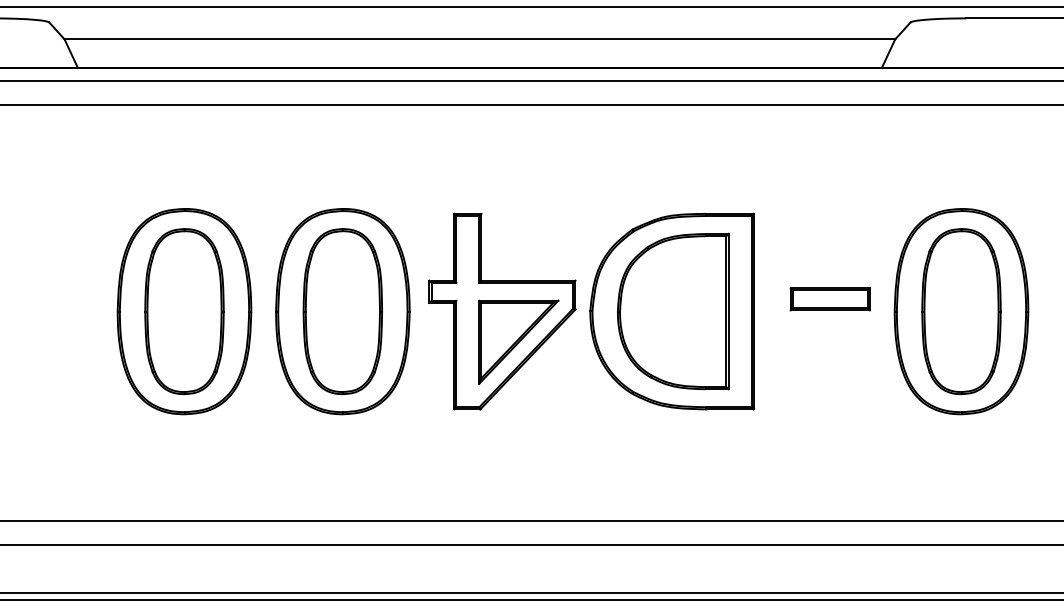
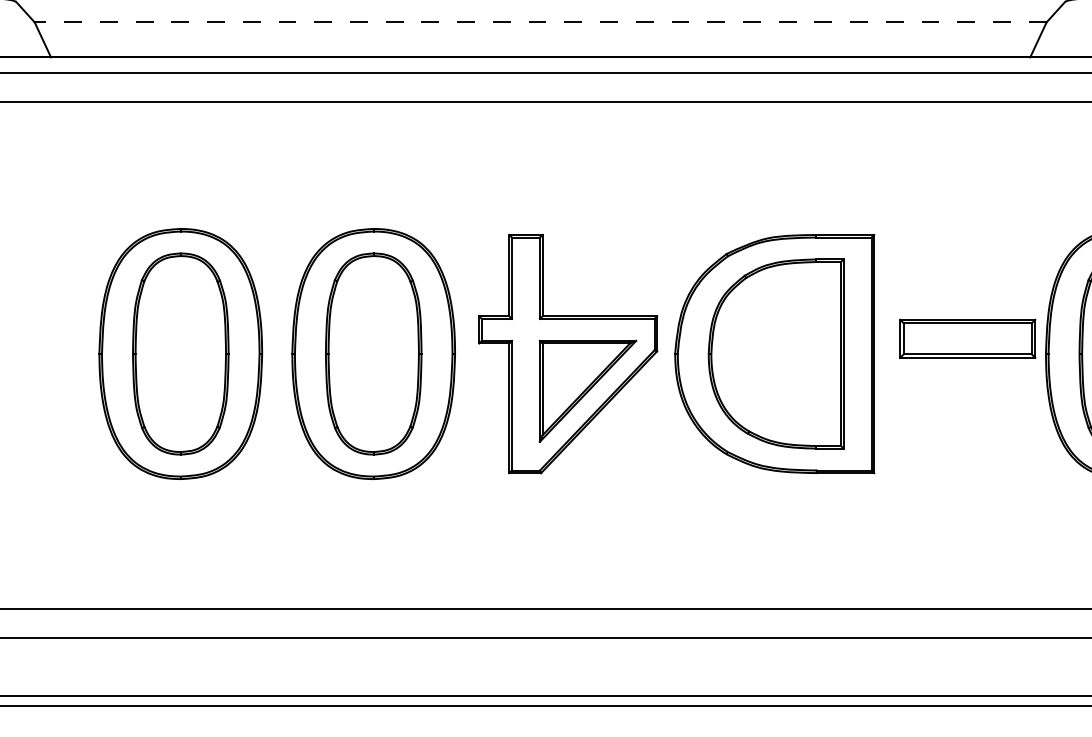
line: (479, 39) -> (540, 22), solid -> dashed
part: (829, 299) -> (966, 339), size x1.4

